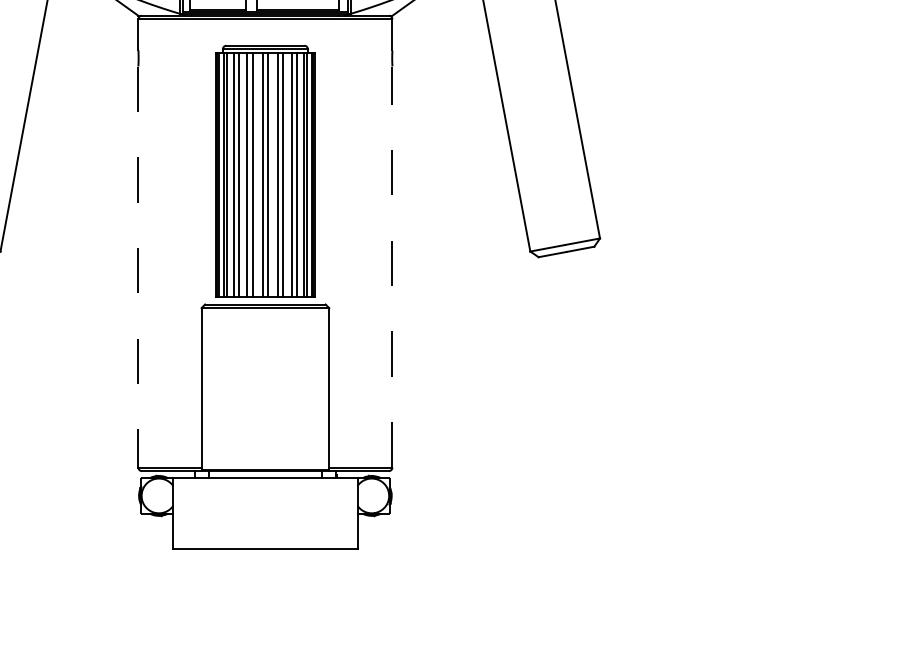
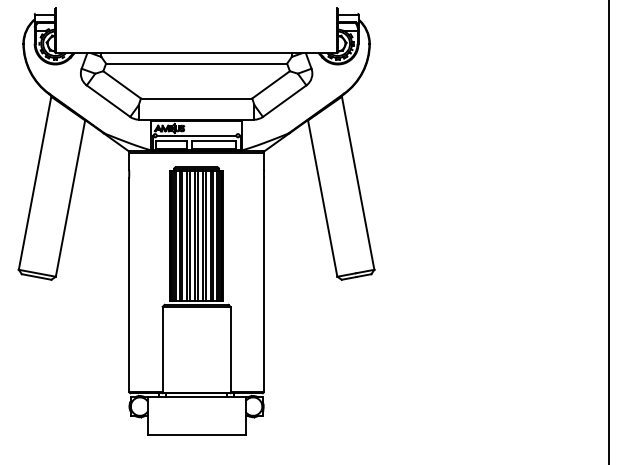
line: (139, 266) -> (129, 284), dashed -> solid
line: (393, 266) -> (264, 284), dashed -> solid

